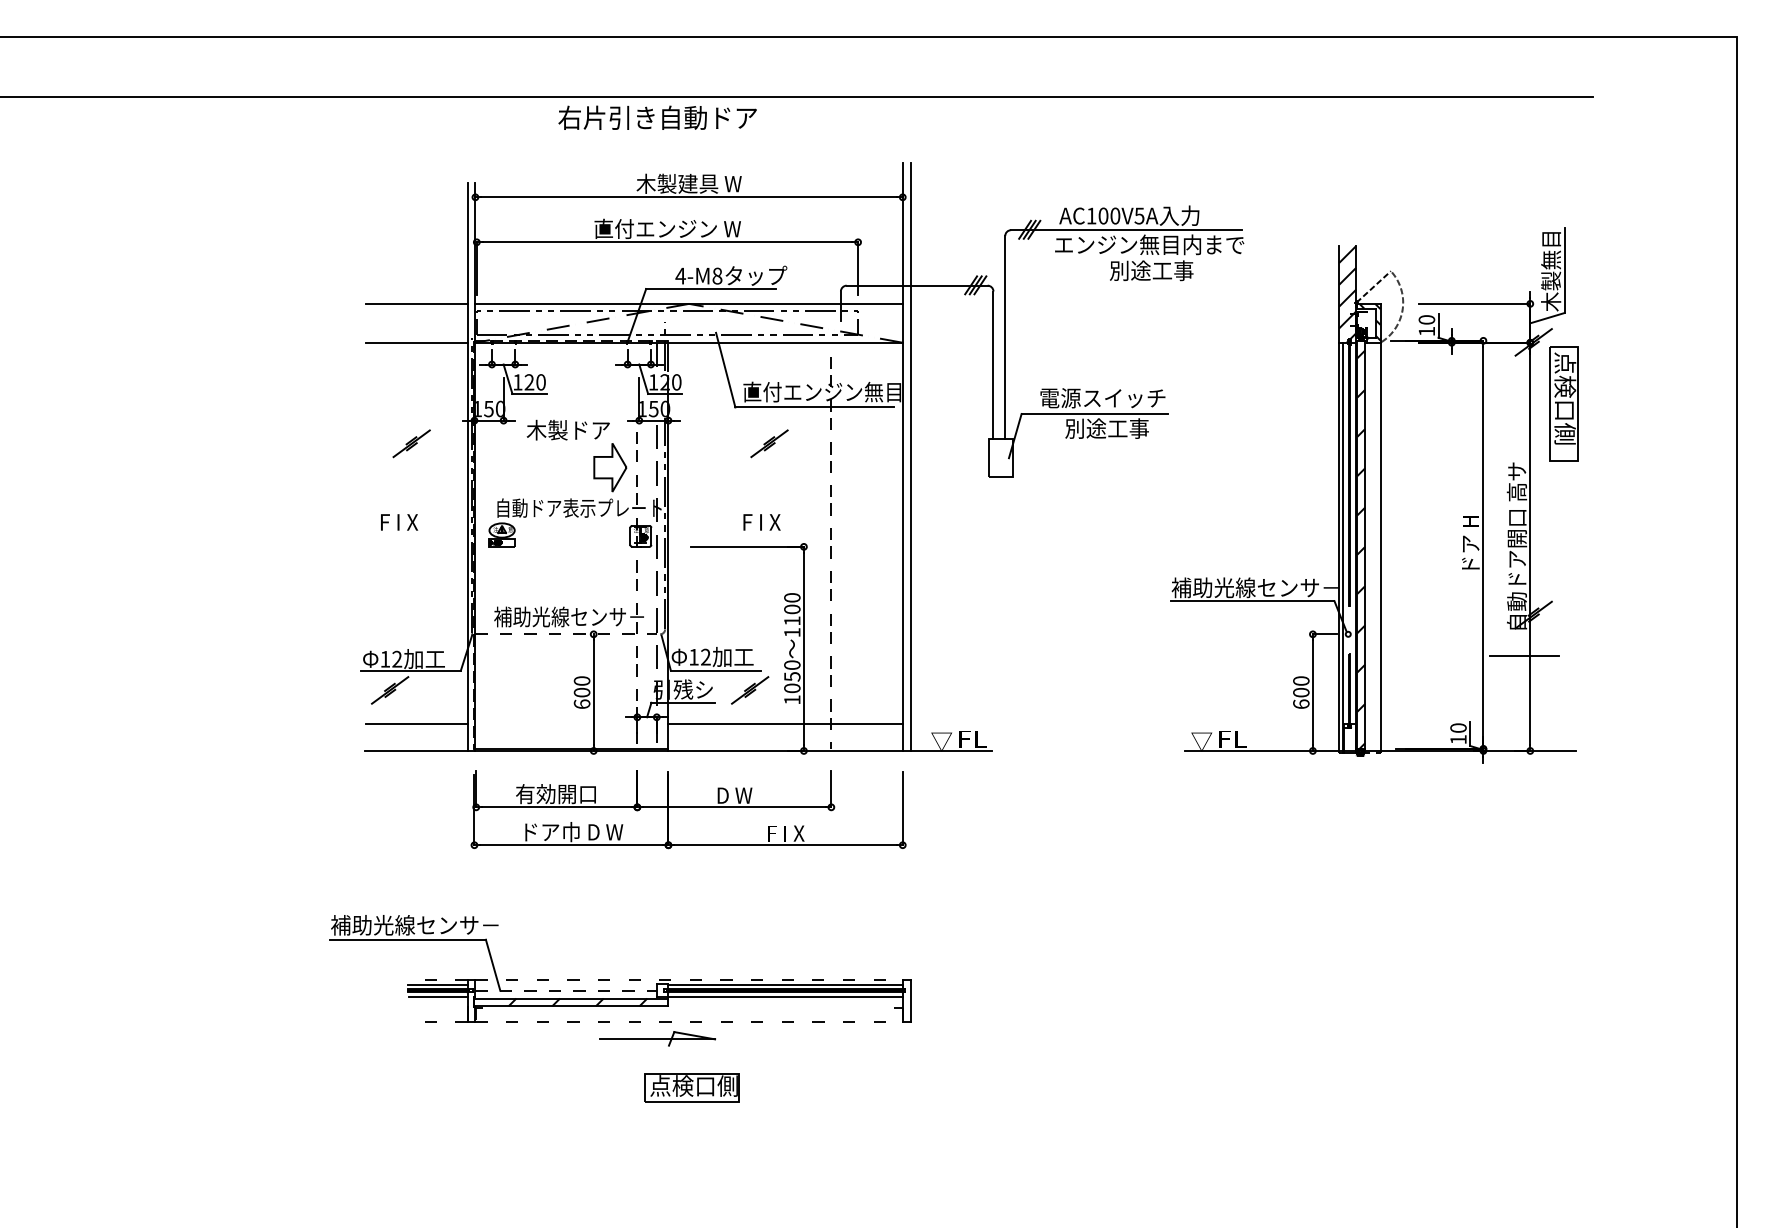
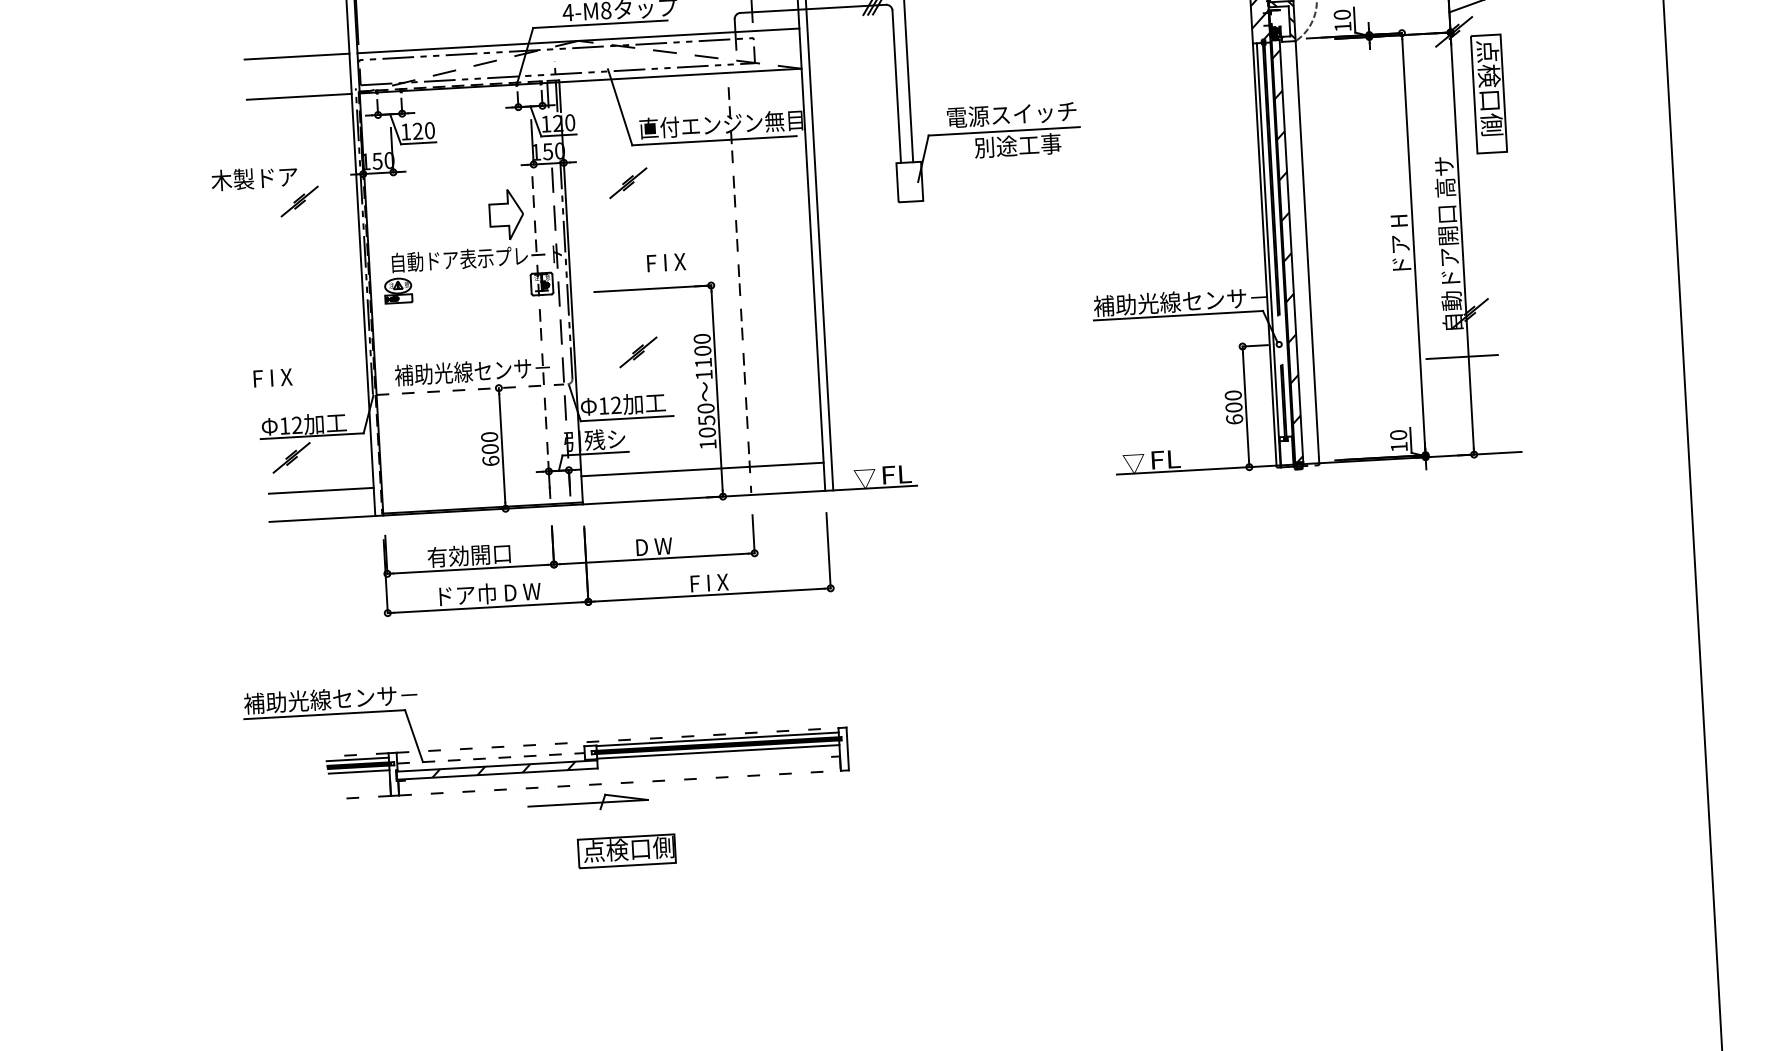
text: (567, 429) -> (253, 177), moved
part: (769, 443) -> (628, 182), moved
text: (399, 522) -> (273, 378), moved
part: (750, 690) -> (638, 352), moved

